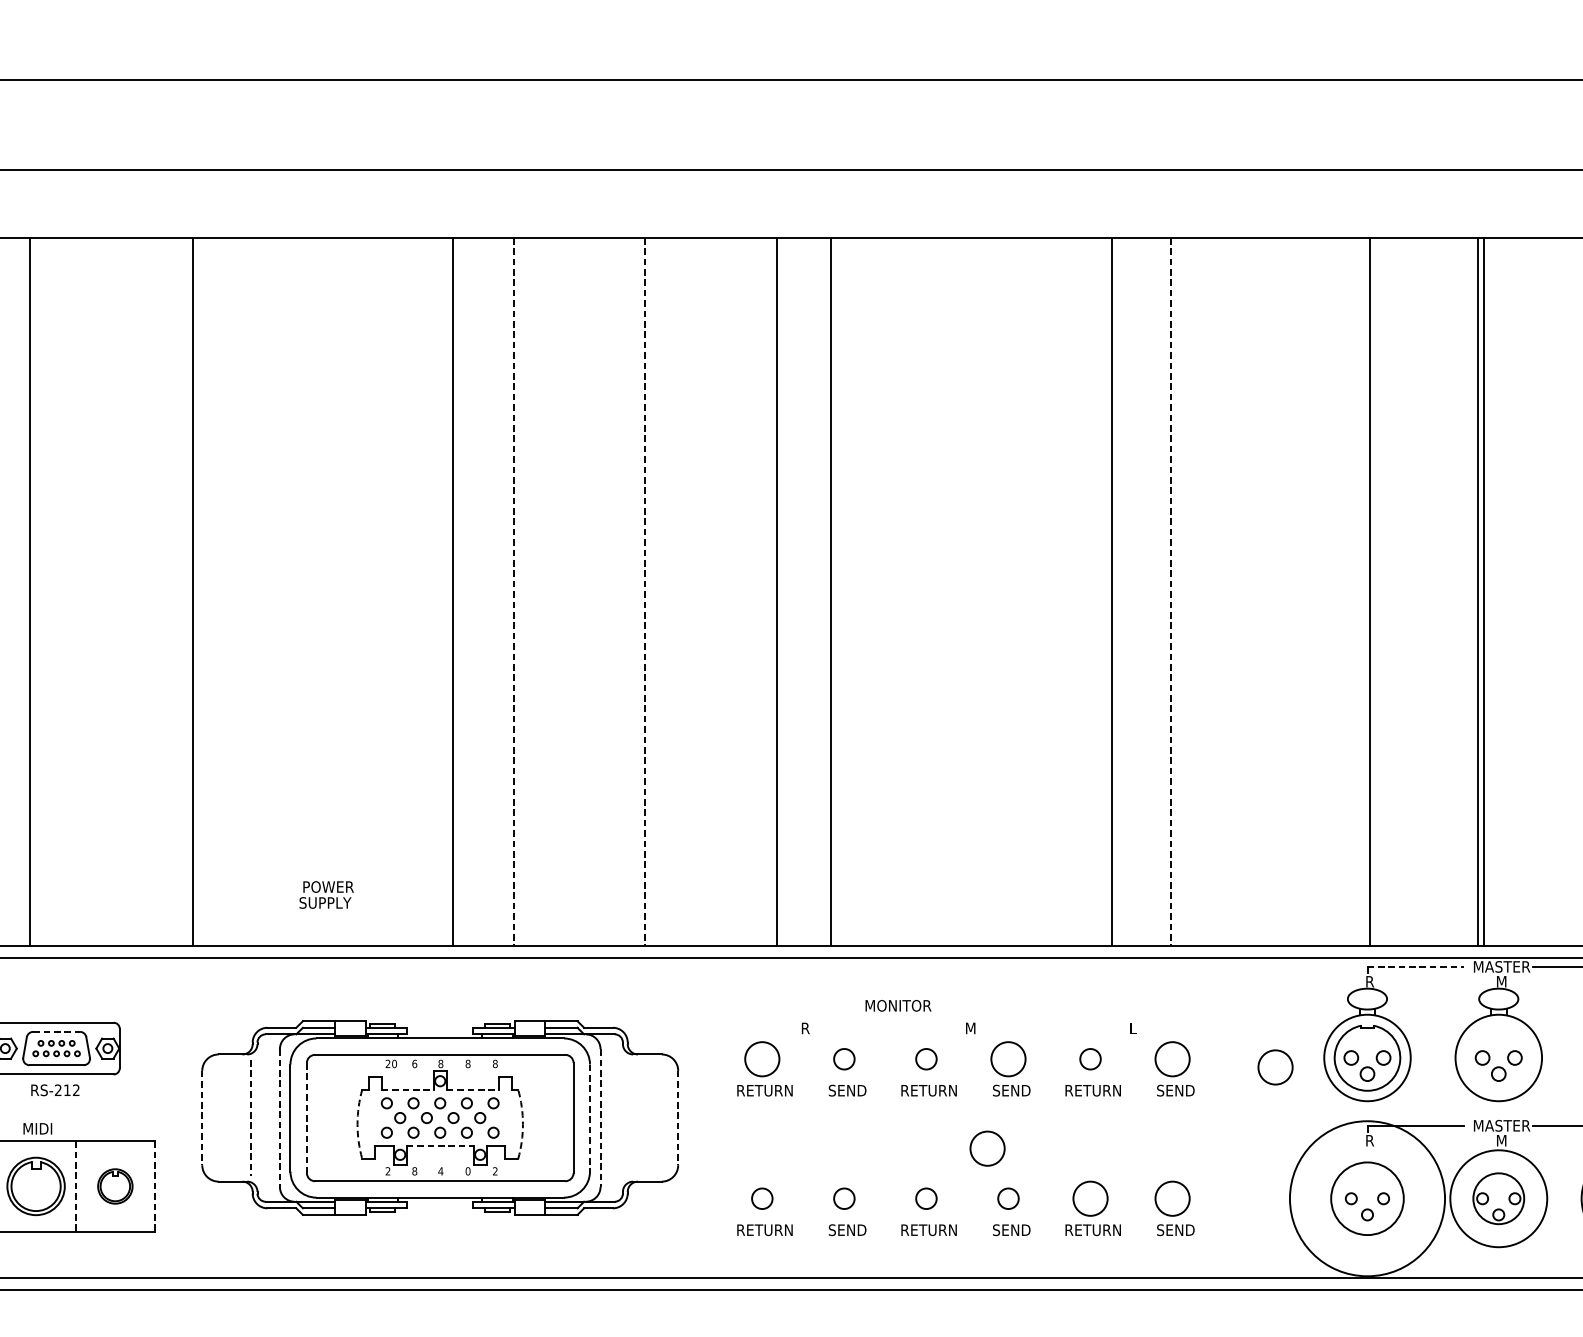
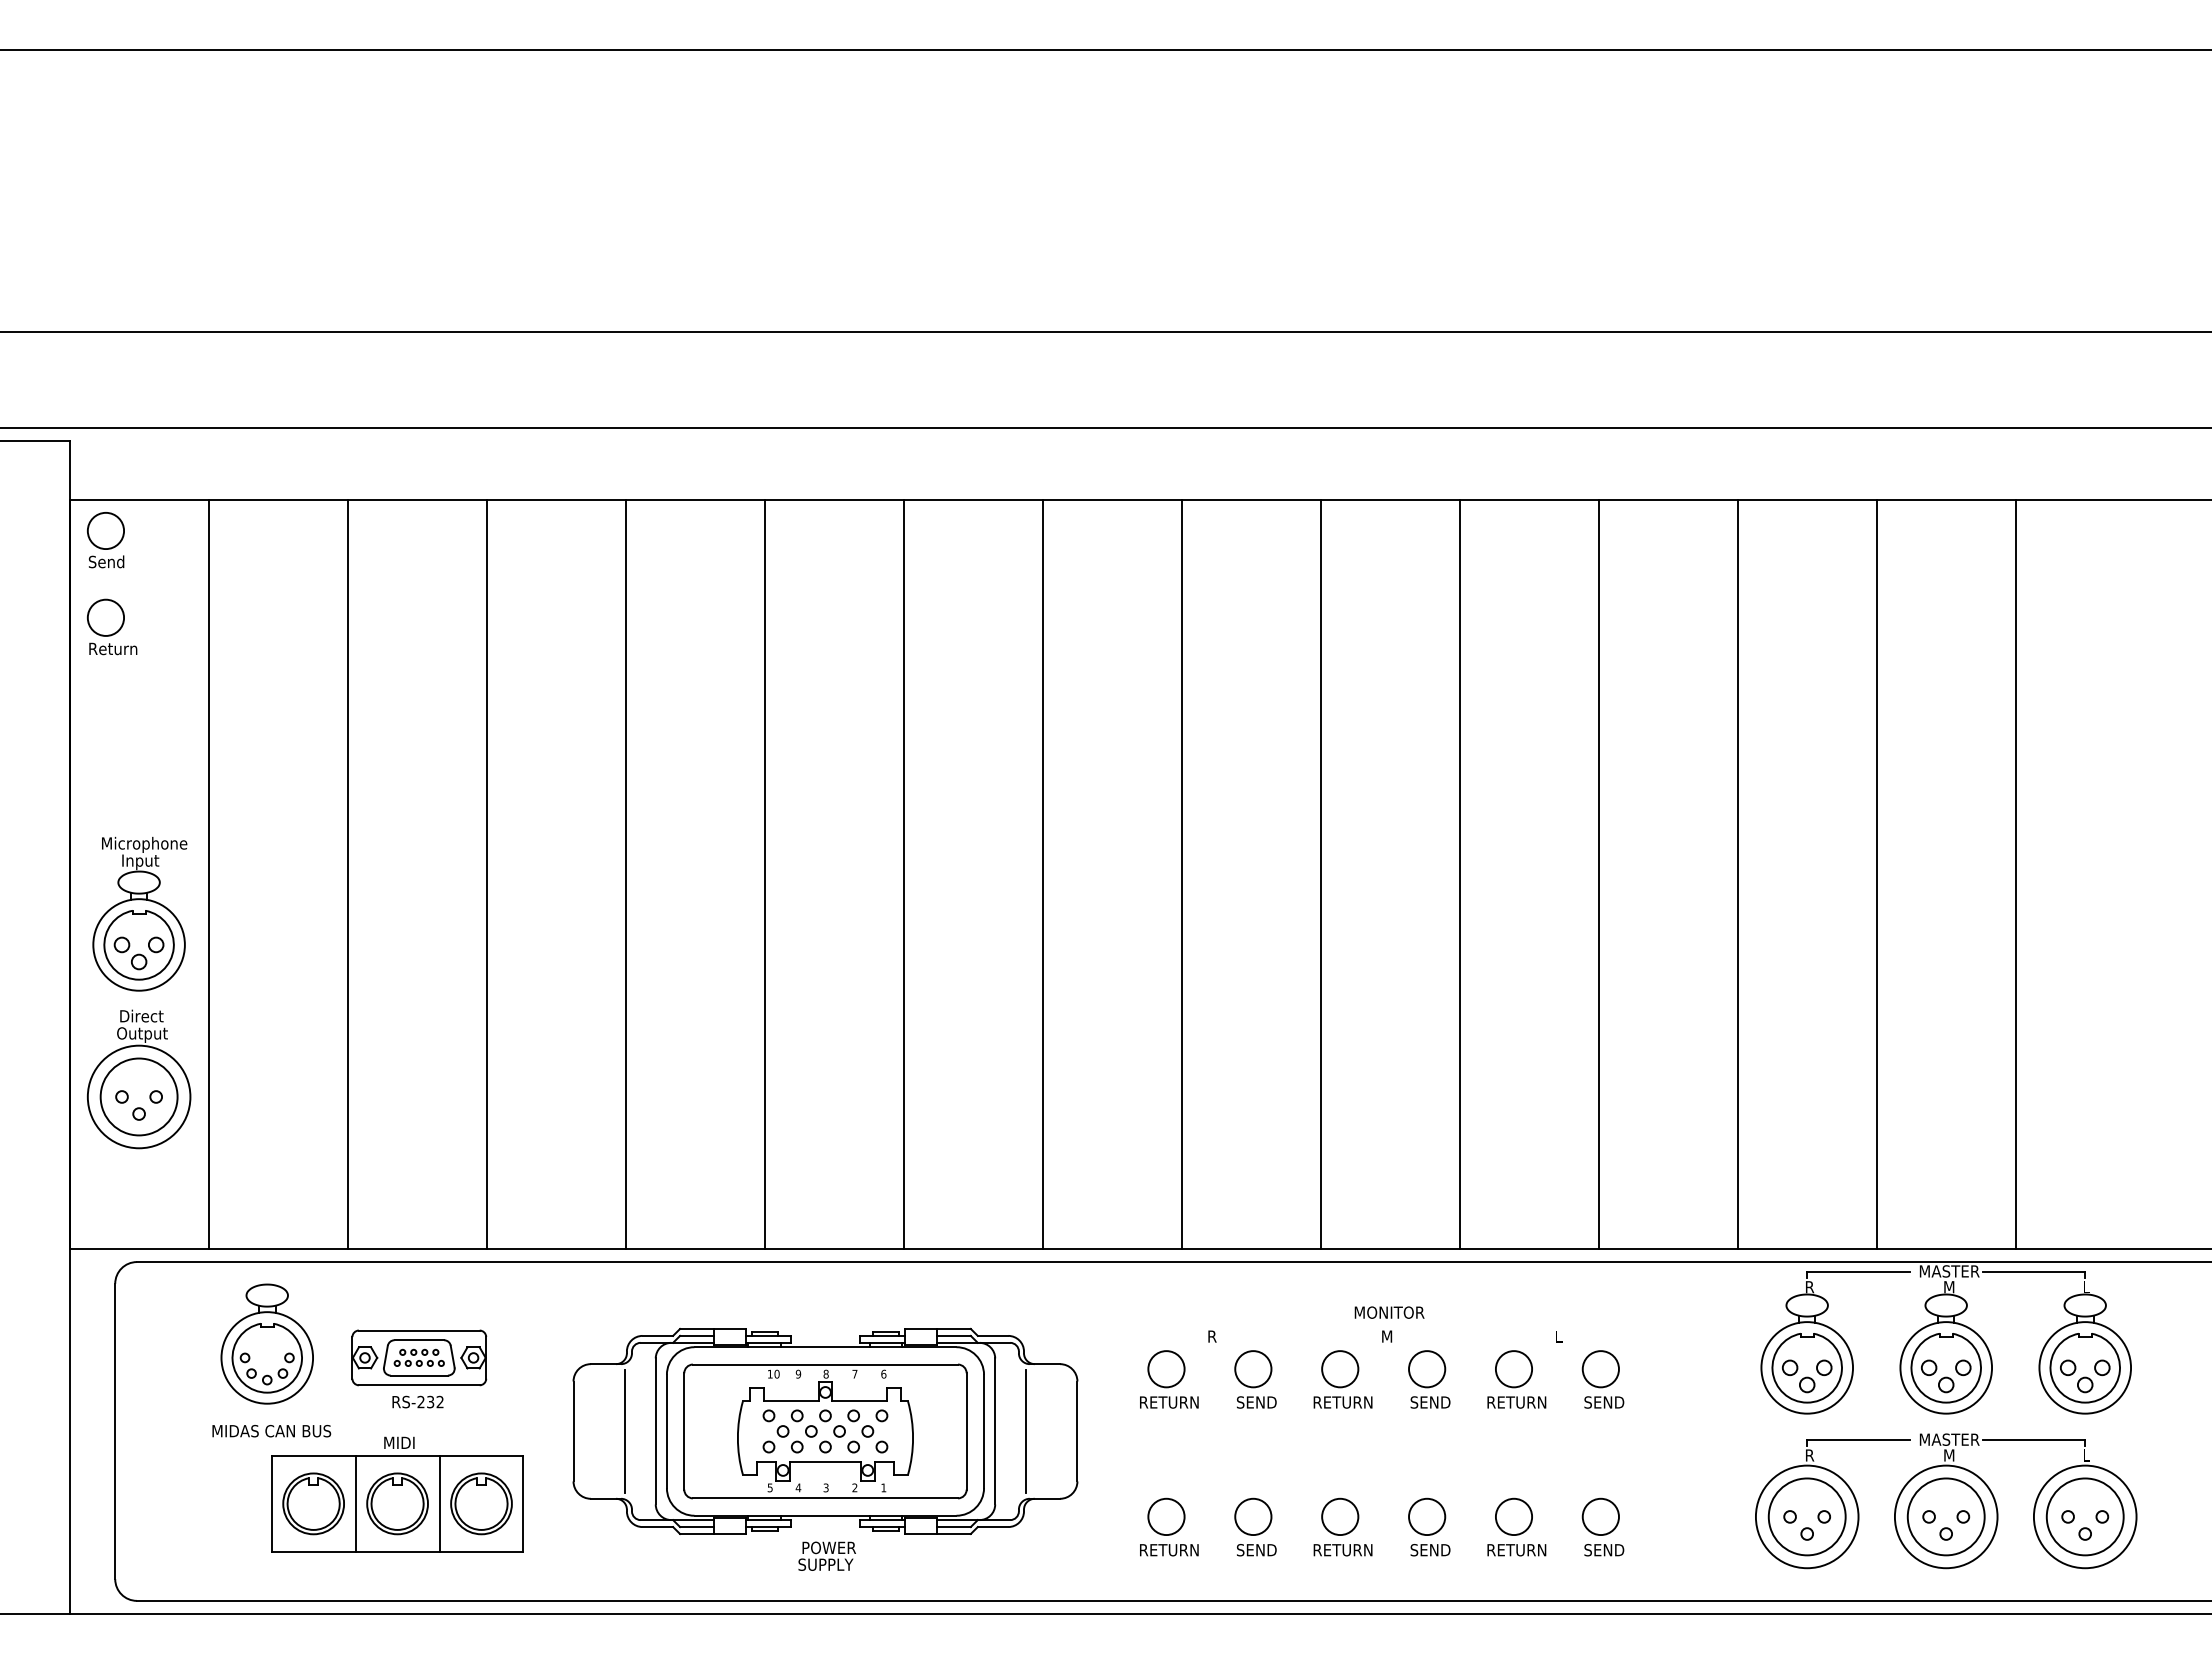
line: (30, 591) -> (486, 874), moved
line: (192, 591) -> (625, 874), moved
line: (452, 591) -> (764, 874), moved
line: (513, 591) -> (903, 874), dashed -> solid
line: (645, 591) -> (1042, 874), dashed -> solid
line: (831, 591) -> (1320, 874), moved
line: (1111, 591) -> (1459, 874), moved
line: (1170, 591) -> (1598, 874), dashed -> solid
line: (1369, 591) -> (1737, 874), moved
line: (1477, 591) -> (2015, 874), moved
line: (1483, 591) -> (1876, 874), moved
text: (325, 894) -> (826, 1555), moved
line: (1415, 966) -> (1858, 1271), dashed -> solid
text: (898, 1005) -> (1389, 1312), moved
line: (56, 1032) -> (419, 1340), dashed -> solid
part: (1498, 1058) -> (1945, 1368), added
circle: (844, 1059) -> (1253, 1369), size x1.67
circle: (926, 1059) -> (1340, 1369), size x1.67
circle: (1090, 1059) -> (1513, 1369), size x1.67
text: (387, 1063) -> (769, 1373), 20 -> 10
text: (414, 1063) -> (798, 1373), 6 -> 9
text: (467, 1063) -> (854, 1373), 8 -> 7
text: (495, 1063) -> (883, 1373), 8 -> 6
circle: (1275, 1067) -> (1709, 1377), removed
text: (67, 1089) -> (430, 1401), RS-212 -> RS-232
line: (408, 1089) -> (791, 1401), dashed -> solid
line: (473, 1089) -> (860, 1401), dashed -> solid
line: (630, 1117) -> (1026, 1430), added
line: (202, 1118) -> (573, 1431), dashed -> solid
line: (250, 1118) -> (624, 1431), dashed -> solid
line: (279, 1118) -> (655, 1431), dashed -> solid
line: (307, 1118) -> (684, 1431), dashed -> solid
line: (590, 1118) -> (984, 1431), dashed -> solid
line: (600, 1118) -> (995, 1431), dashed -> solid
line: (678, 1118) -> (1077, 1431), dashed -> solid
arc: (357, 1124) -> (737, 1438), dashed -> solid
arc: (523, 1124) -> (913, 1438), dashed -> solid
line: (440, 1146) -> (825, 1461), dashed -> solid
circle: (987, 1148) -> (1404, 1463), removed
text: (387, 1170) -> (769, 1487), 2 -> 5
text: (414, 1170) -> (798, 1487), 8 -> 4
text: (440, 1170) -> (825, 1487), 4 -> 3
text: (467, 1170) -> (854, 1487), 0 -> 2
text: (495, 1170) -> (883, 1487), 2 -> 1
line: (75, 1186) -> (439, 1503), dashed -> solid
part: (115, 1186) -> (481, 1503), size x1.67
line: (155, 1186) -> (523, 1503), dashed -> solid
circle: (762, 1198) -> (1166, 1516), size x1.67
circle: (844, 1198) -> (1253, 1516), size x1.67
circle: (926, 1198) -> (1340, 1516), size x1.67
circle: (1008, 1198) -> (1427, 1516), size x1.67
circle: (1366, 1198) -> (1806, 1516), size x0.62
circle: (1498, 1198) -> (1945, 1516), size x1.43

